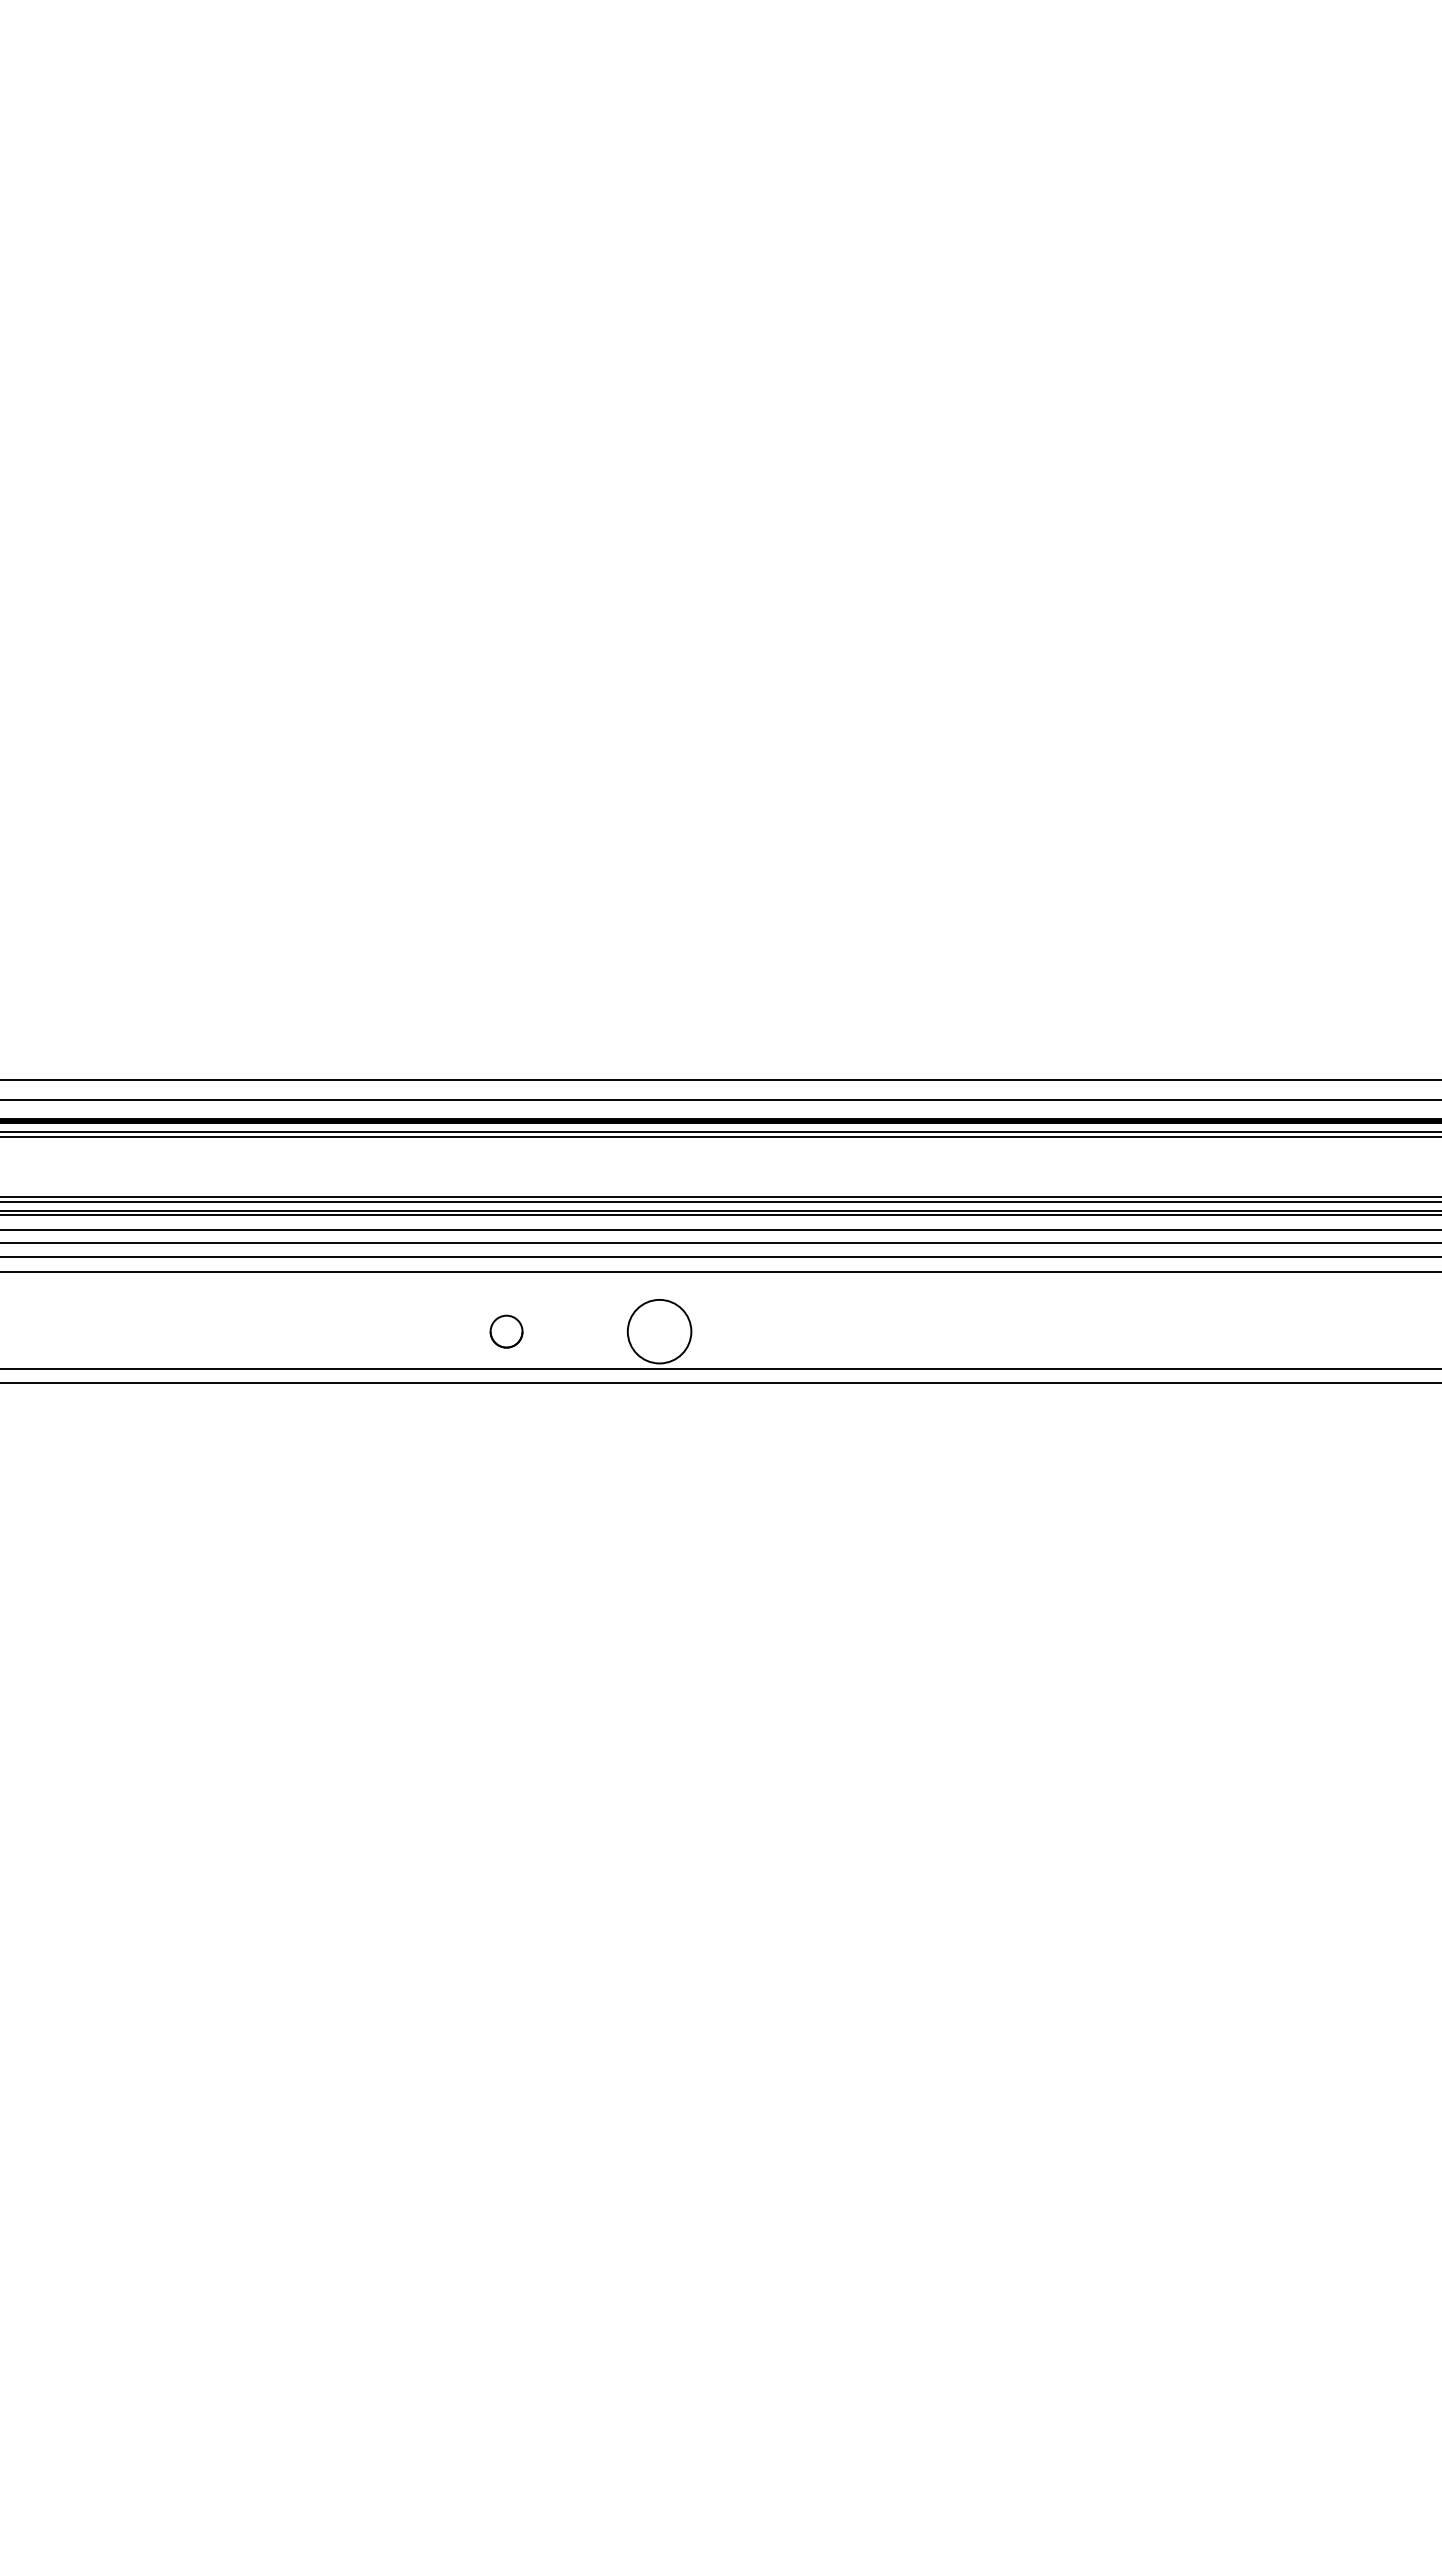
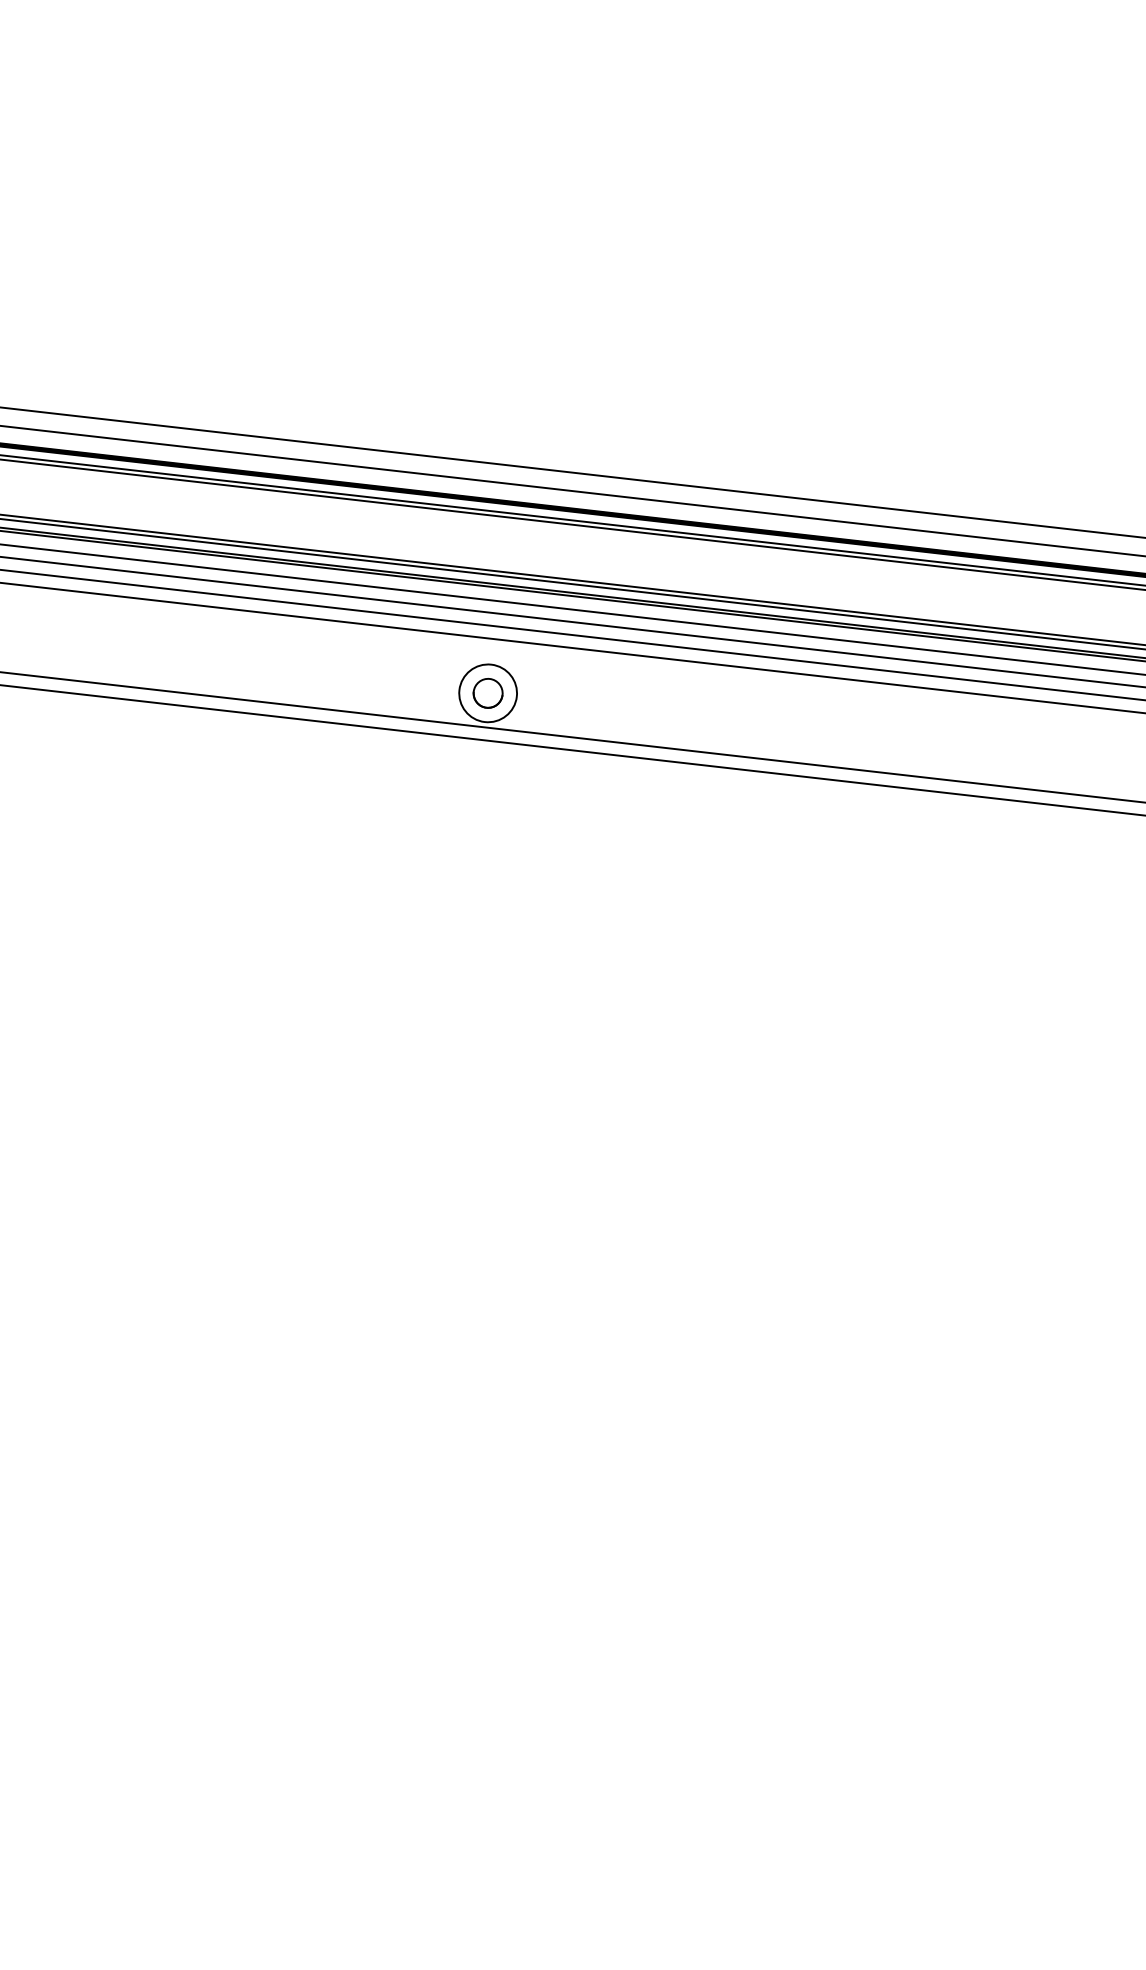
part: (506, 1331) -> (488, 693), moved

